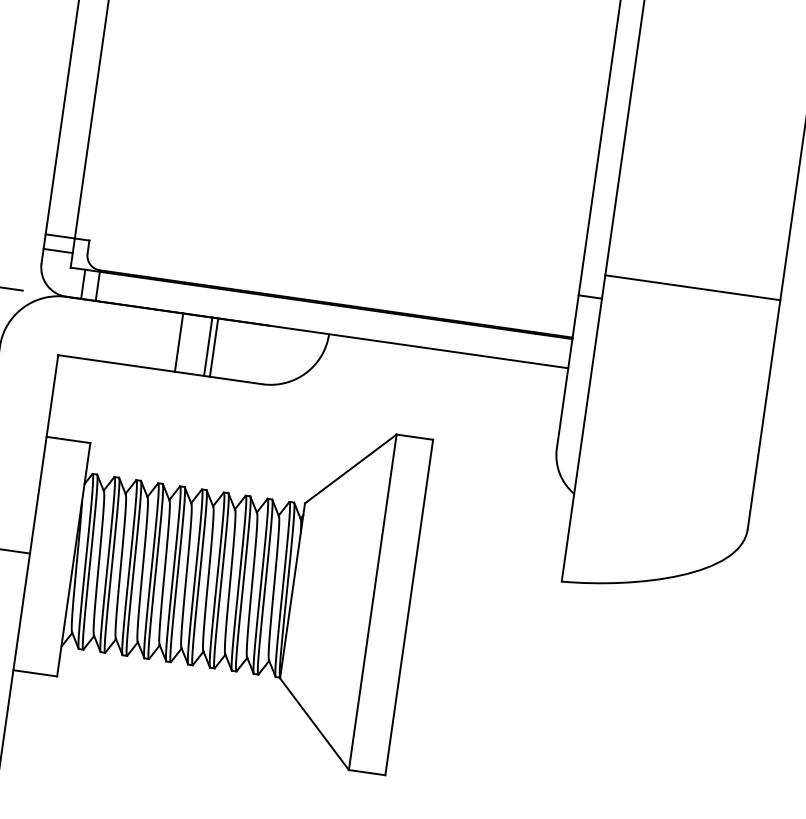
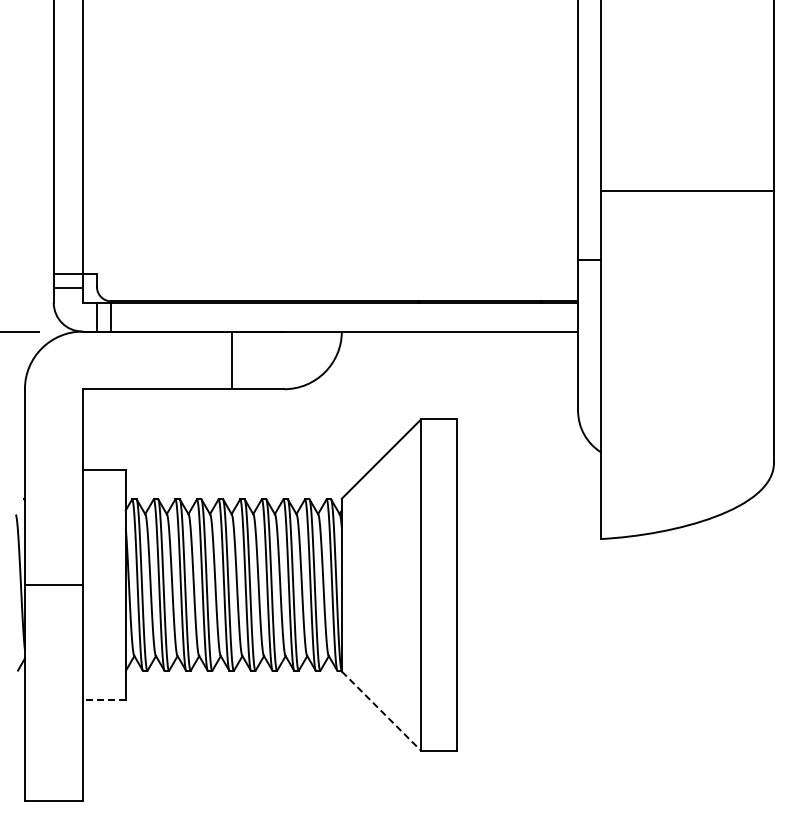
line: (692, 287) -> (687, 190), moved
line: (178, 342) -> (197, 360), removed
line: (208, 346) -> (226, 360), removed
line: (35, 673) -> (104, 700), solid -> dashed
line: (314, 724) -> (381, 711), solid -> dashed

